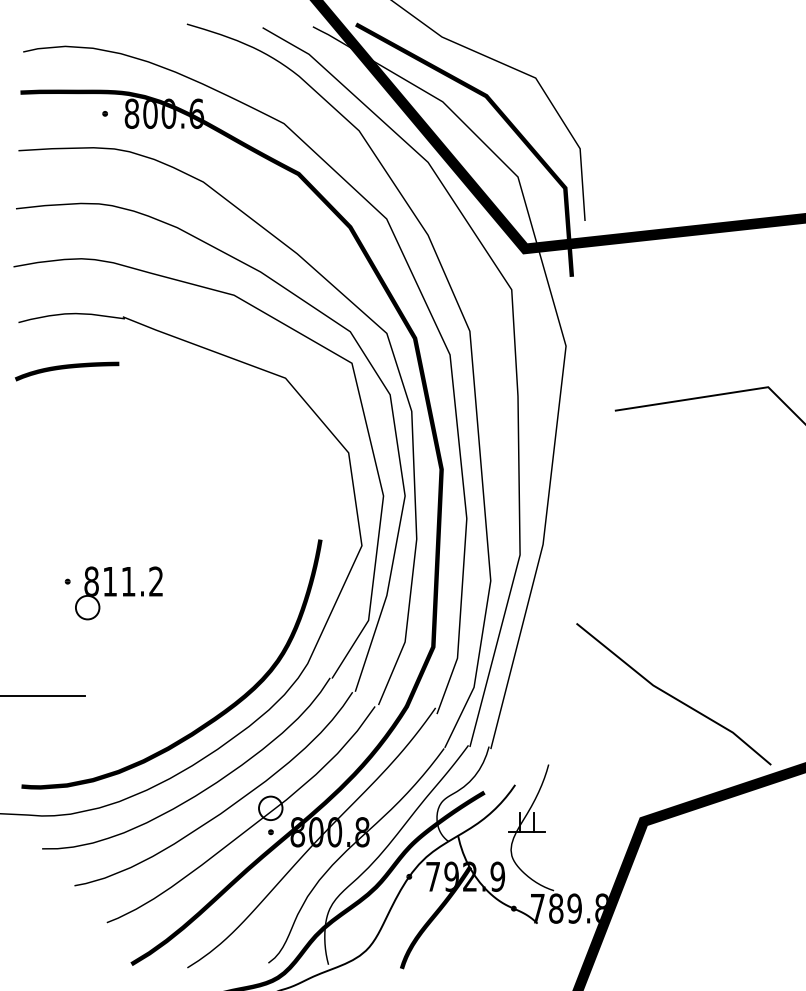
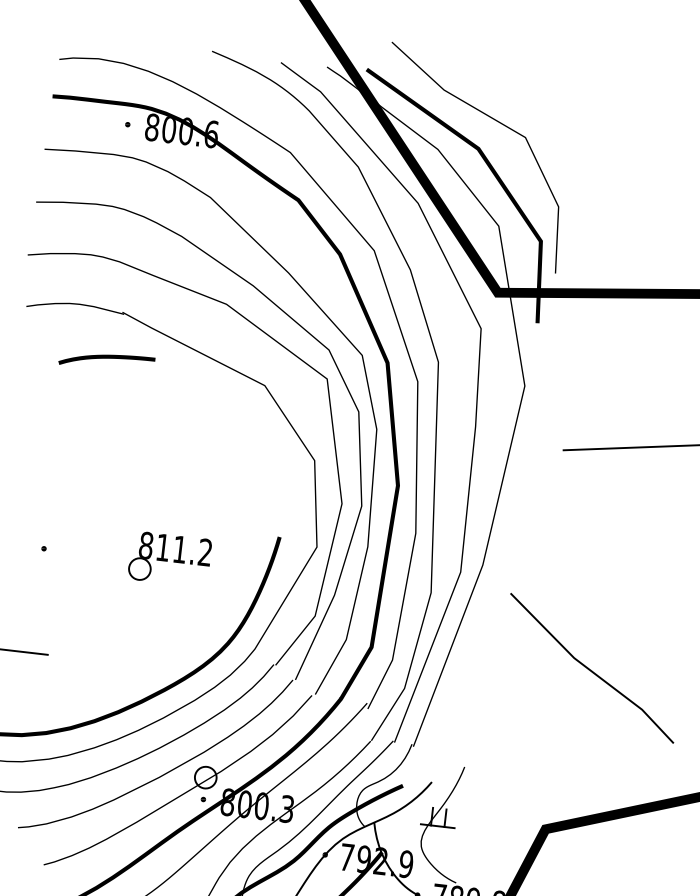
curve: (64, 369) -> (104, 359), moved
part: (118, 593) -> (169, 559), moved
line: (672, 695) -> (590, 669), moved
text: (362, 832) -> (287, 809), 800.8 -> 800.3

